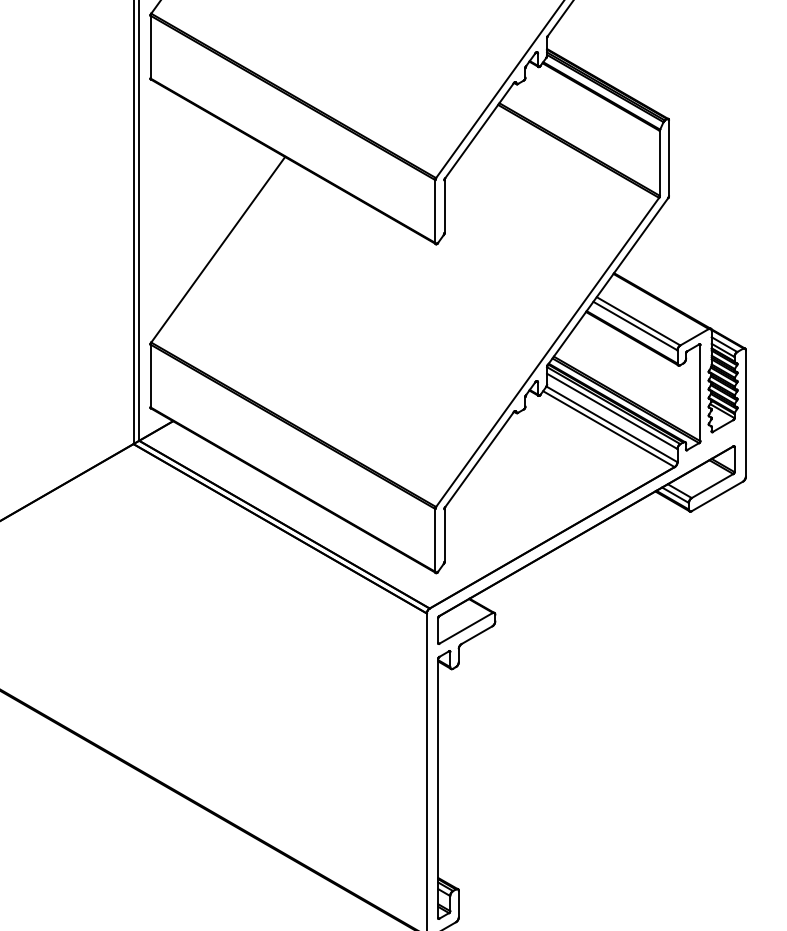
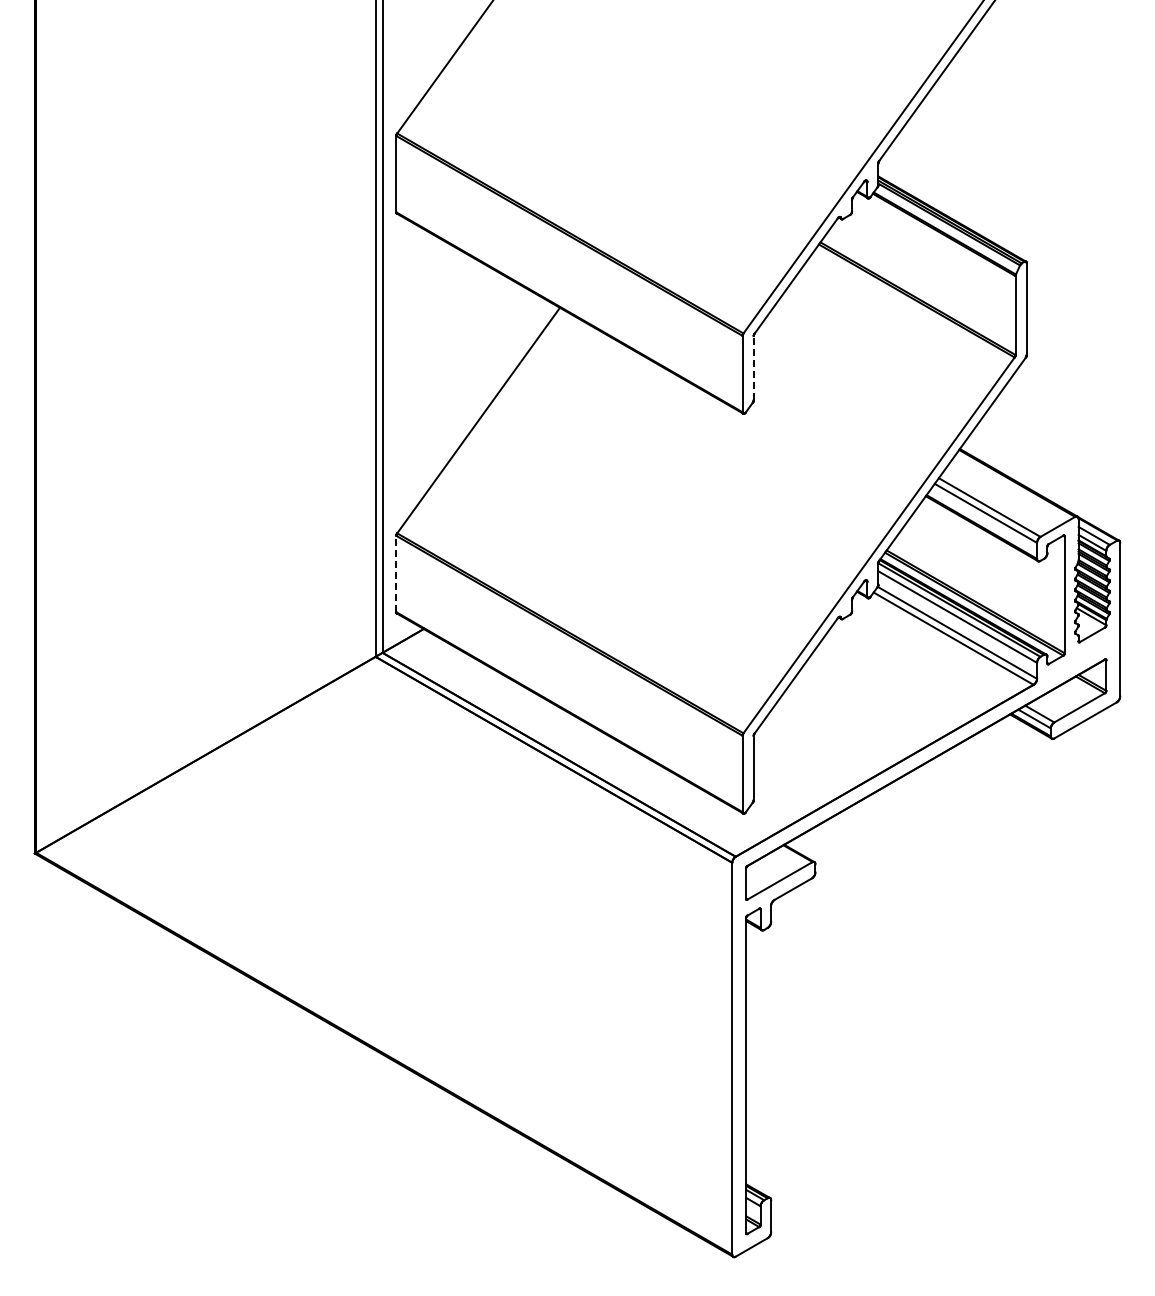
line: (444, 206) -> (753, 367), solid -> dashed
line: (150, 375) -> (396, 573), solid -> dashed

